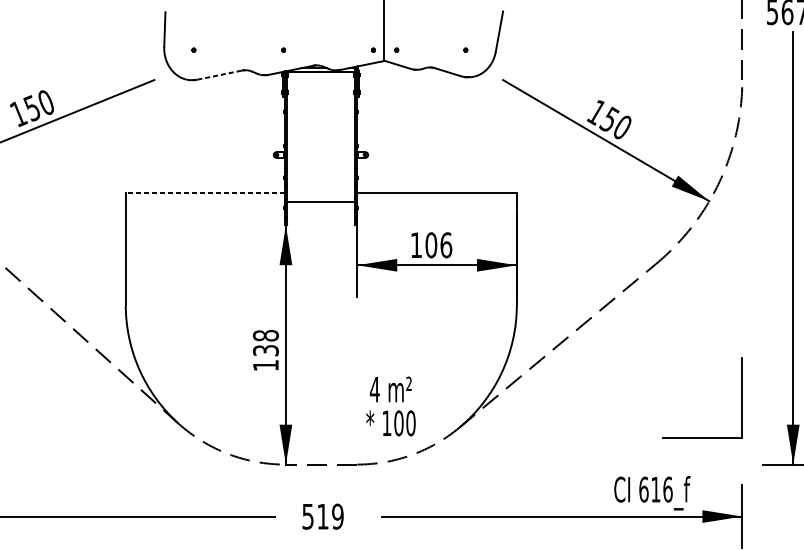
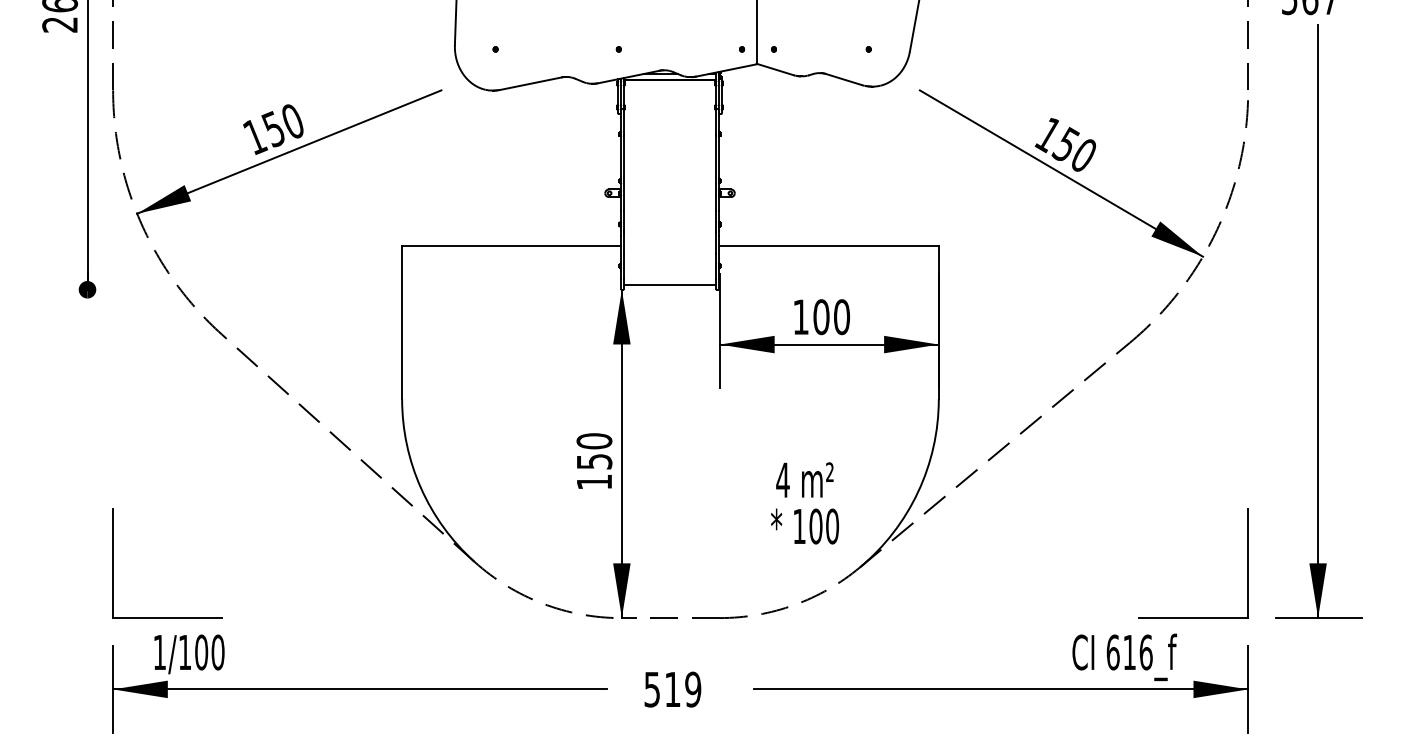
line: (220, 75) -> (531, 83), dashed -> solid
line: (205, 193) -> (511, 245), dashed -> solid
line: (320, 202) -> (669, 285), moved
text: (446, 244) -> (842, 316), 106 -> 100
text: (265, 342) -> (594, 450), 138 -> 150
part: (741, 397) -> (1247, 563), moved
text: (390, 406) -> (804, 503), moved

